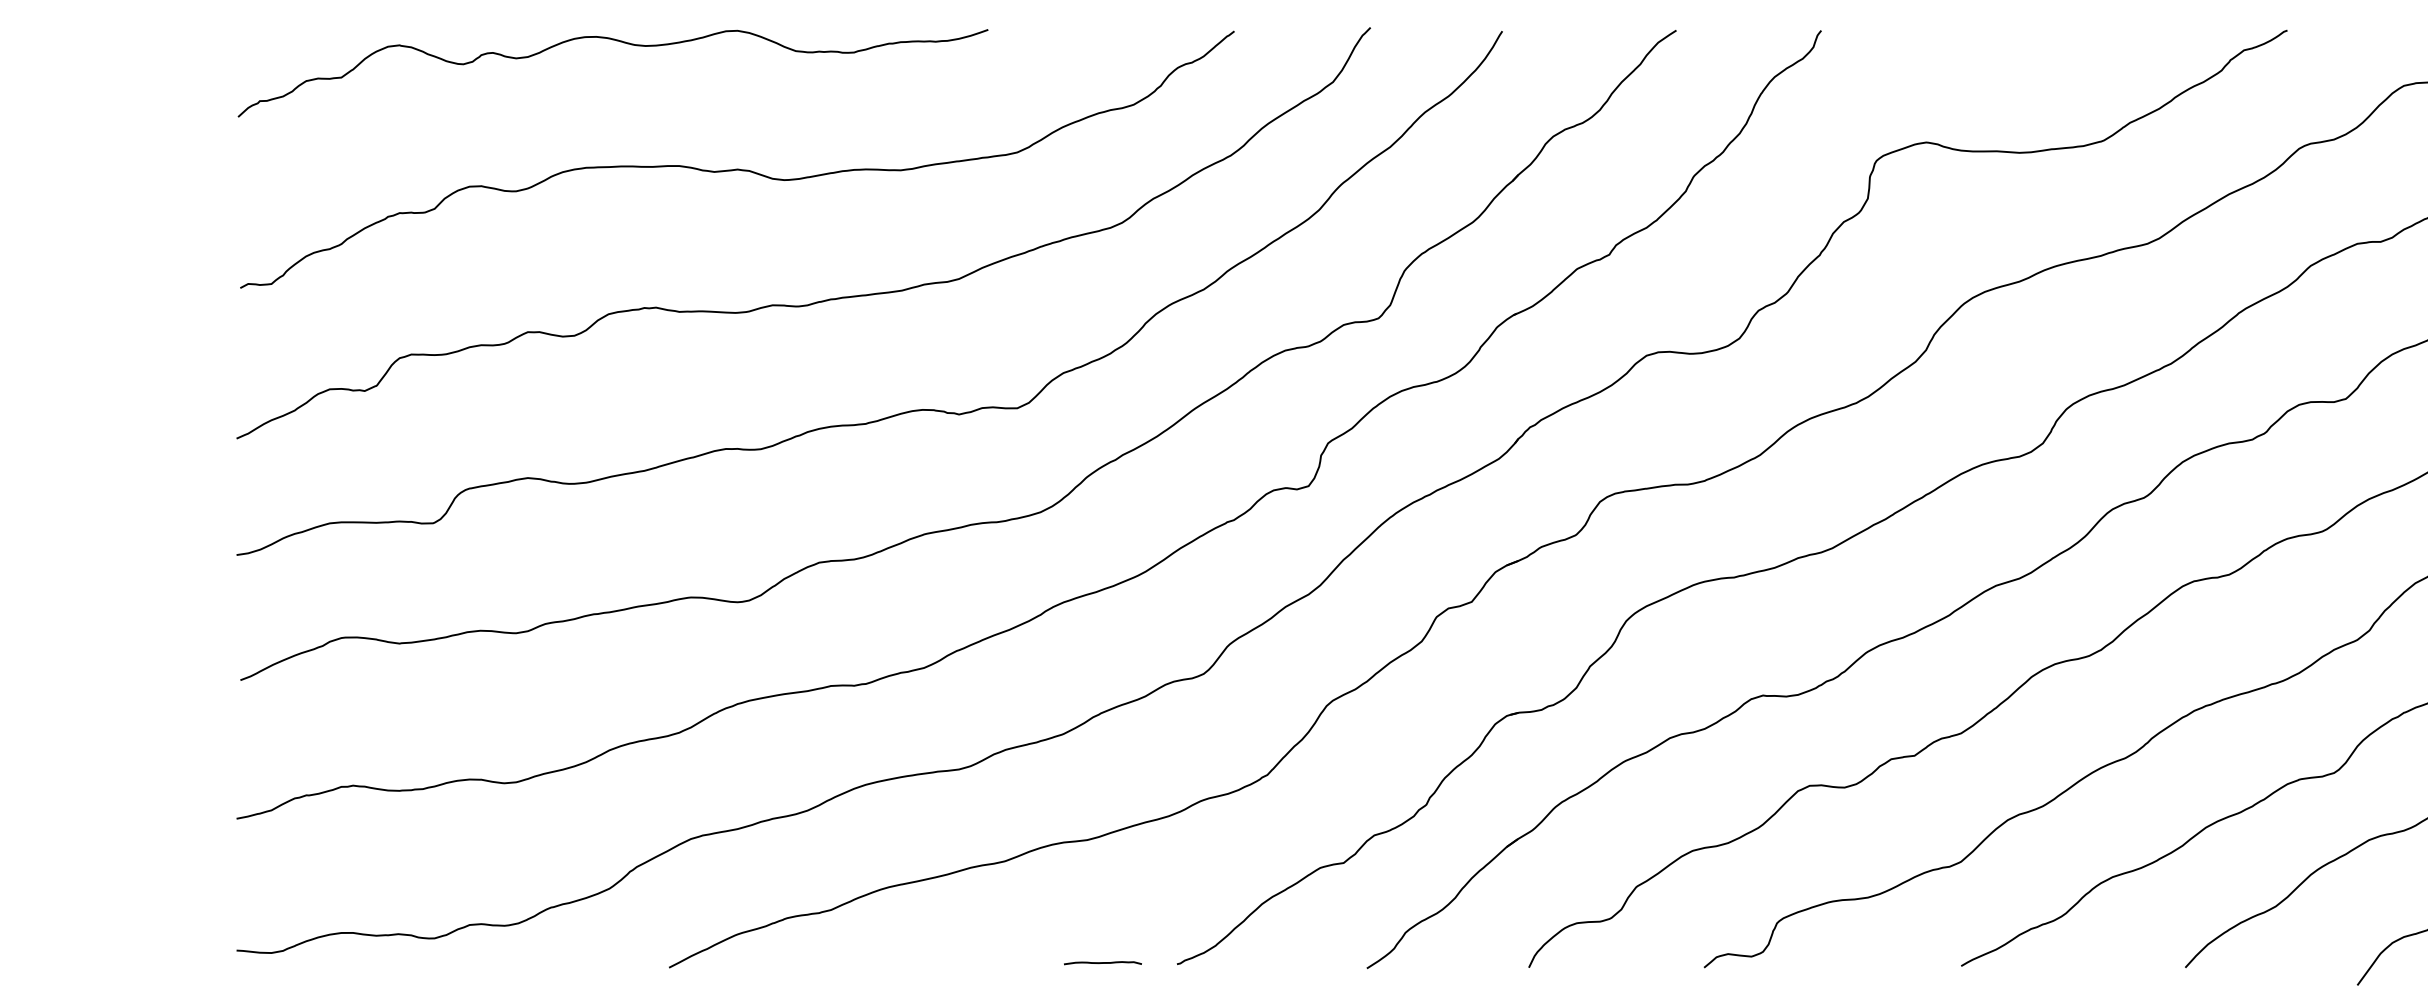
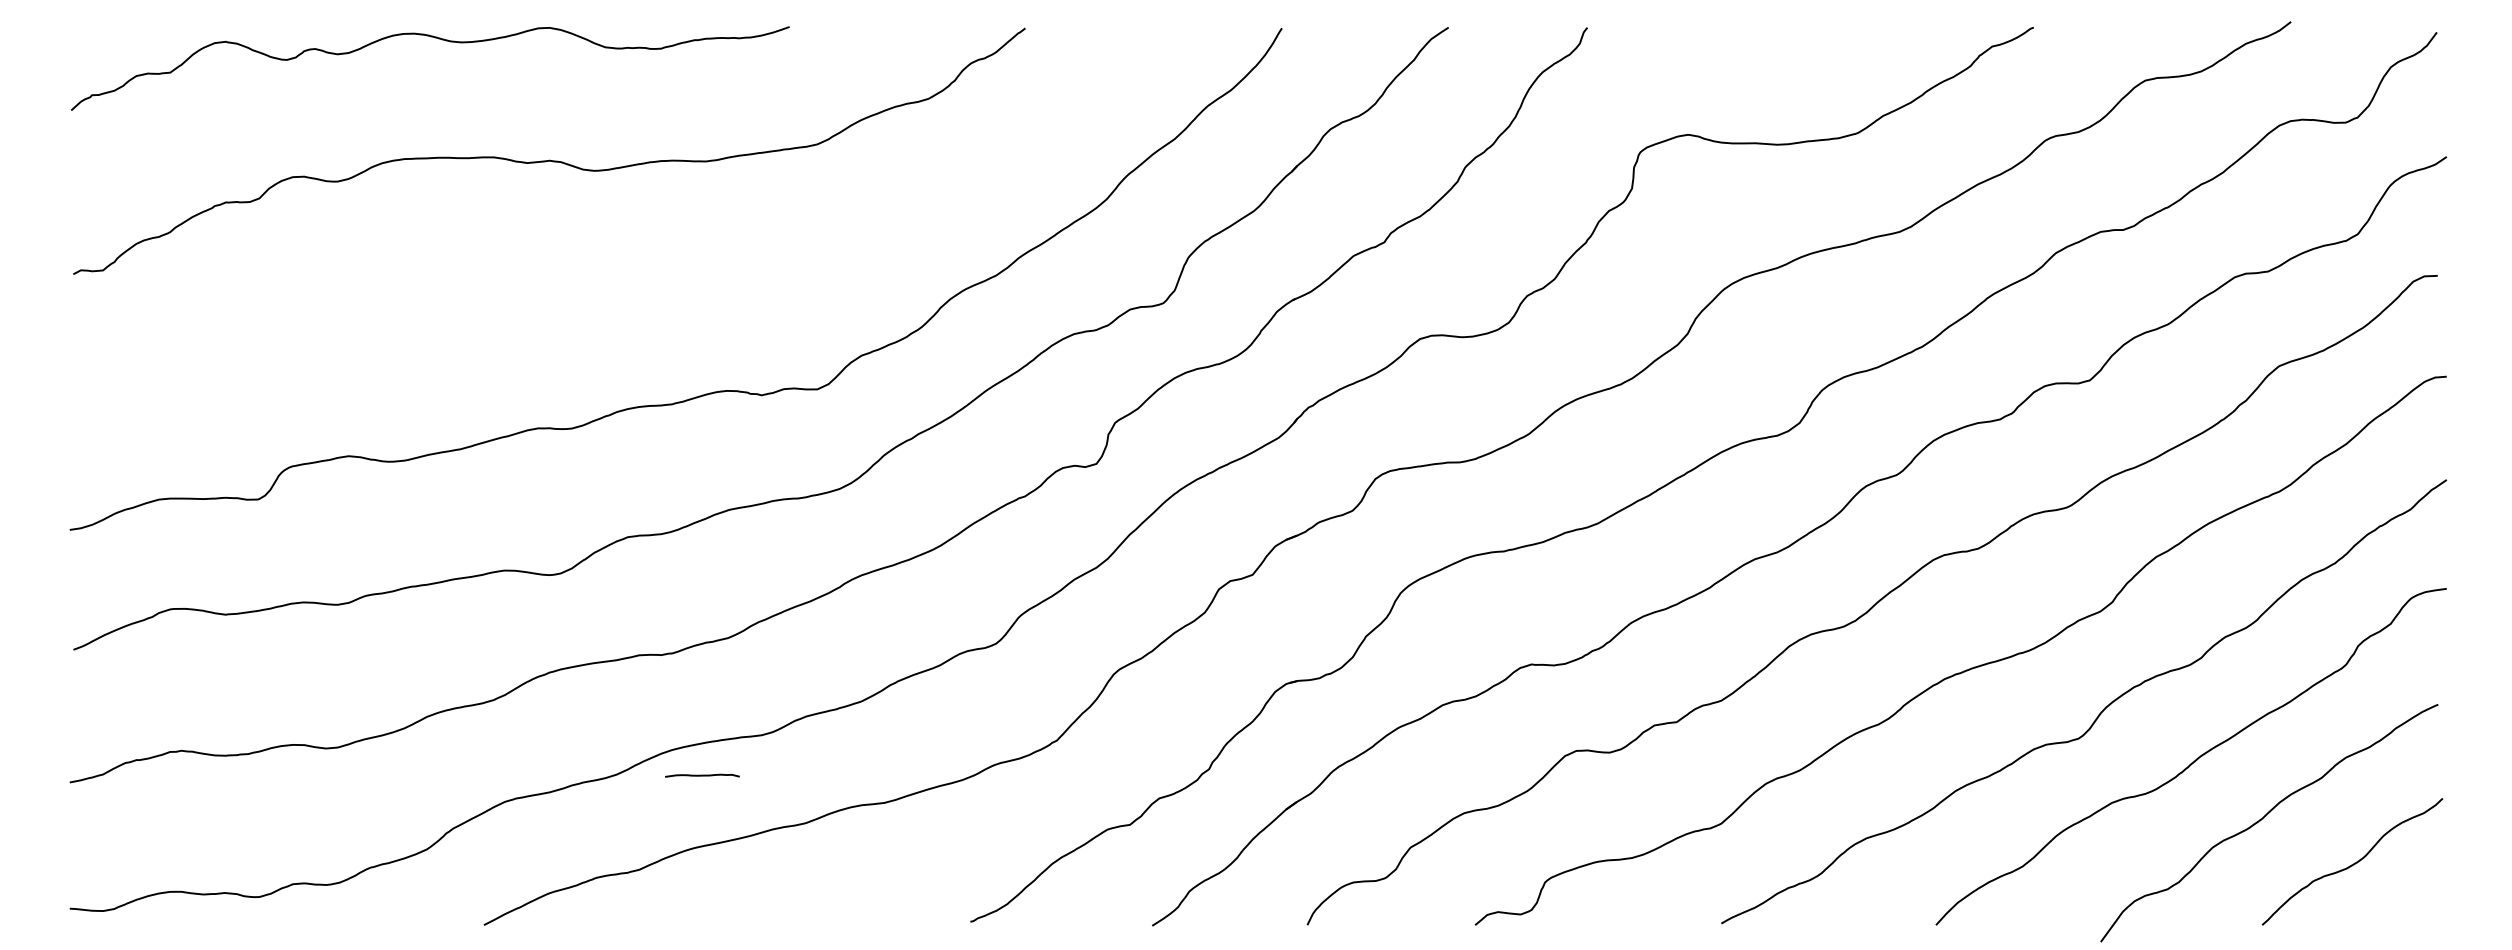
curve: (818, 300) -> (627, 286), removed
curve: (1102, 962) -> (702, 775), moved

